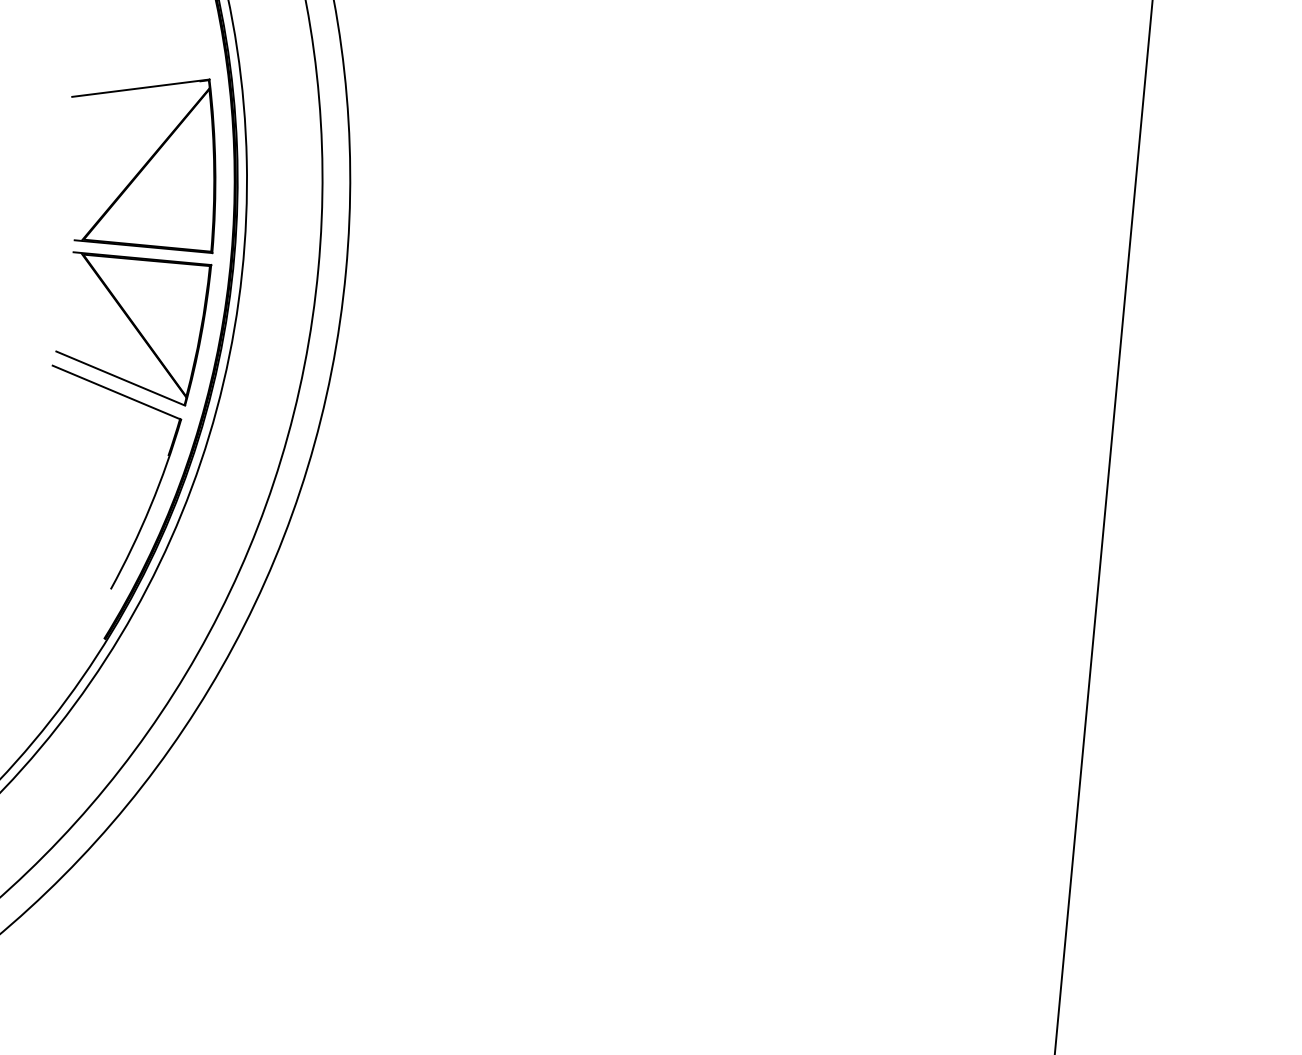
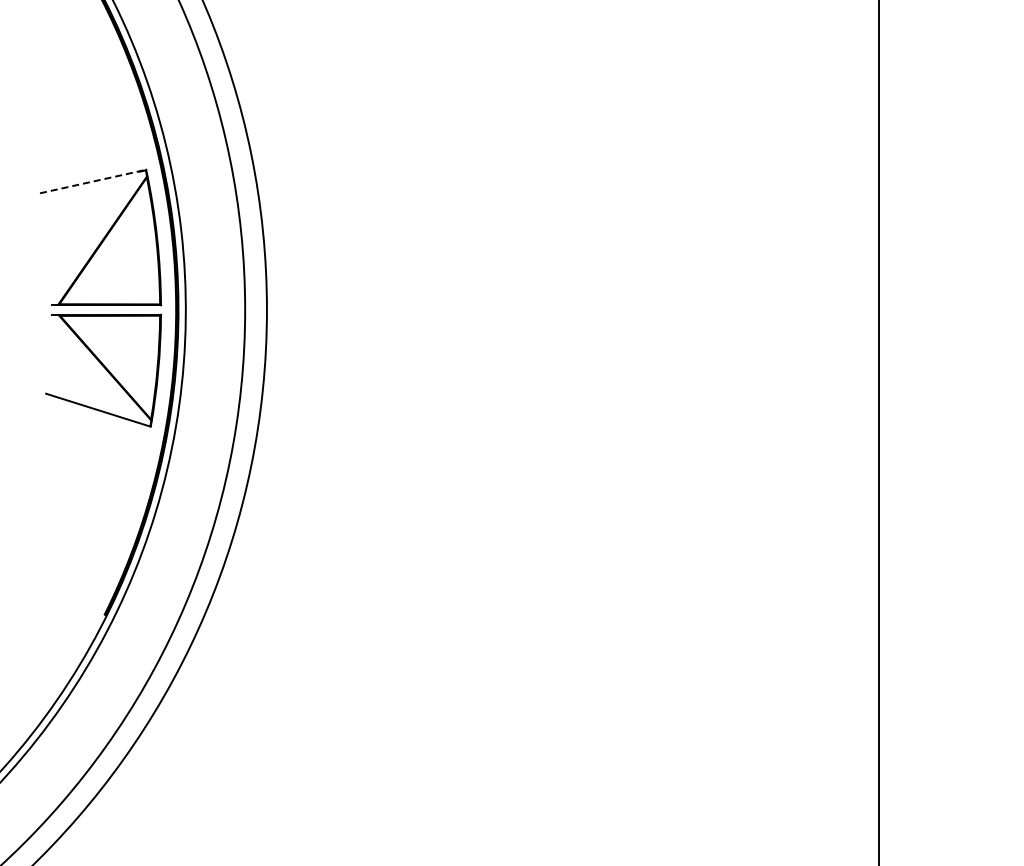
line: (141, 88) -> (93, 181), solid -> dashed
part: (151, 499) -> (131, 502), removed

